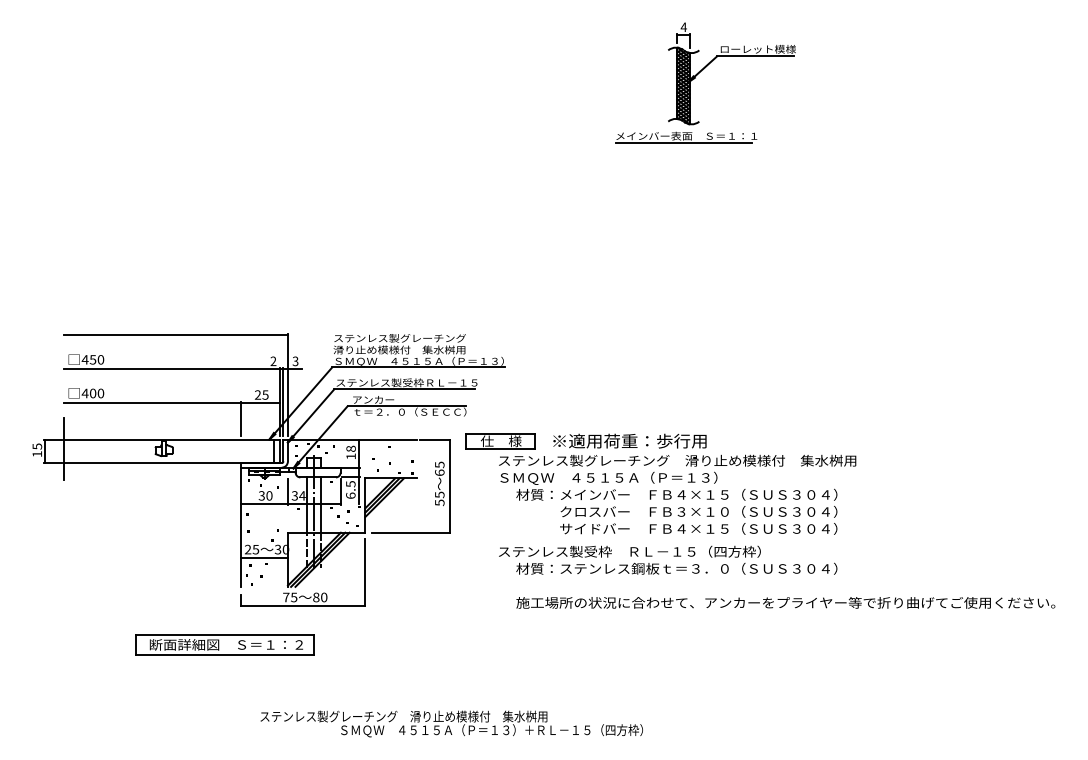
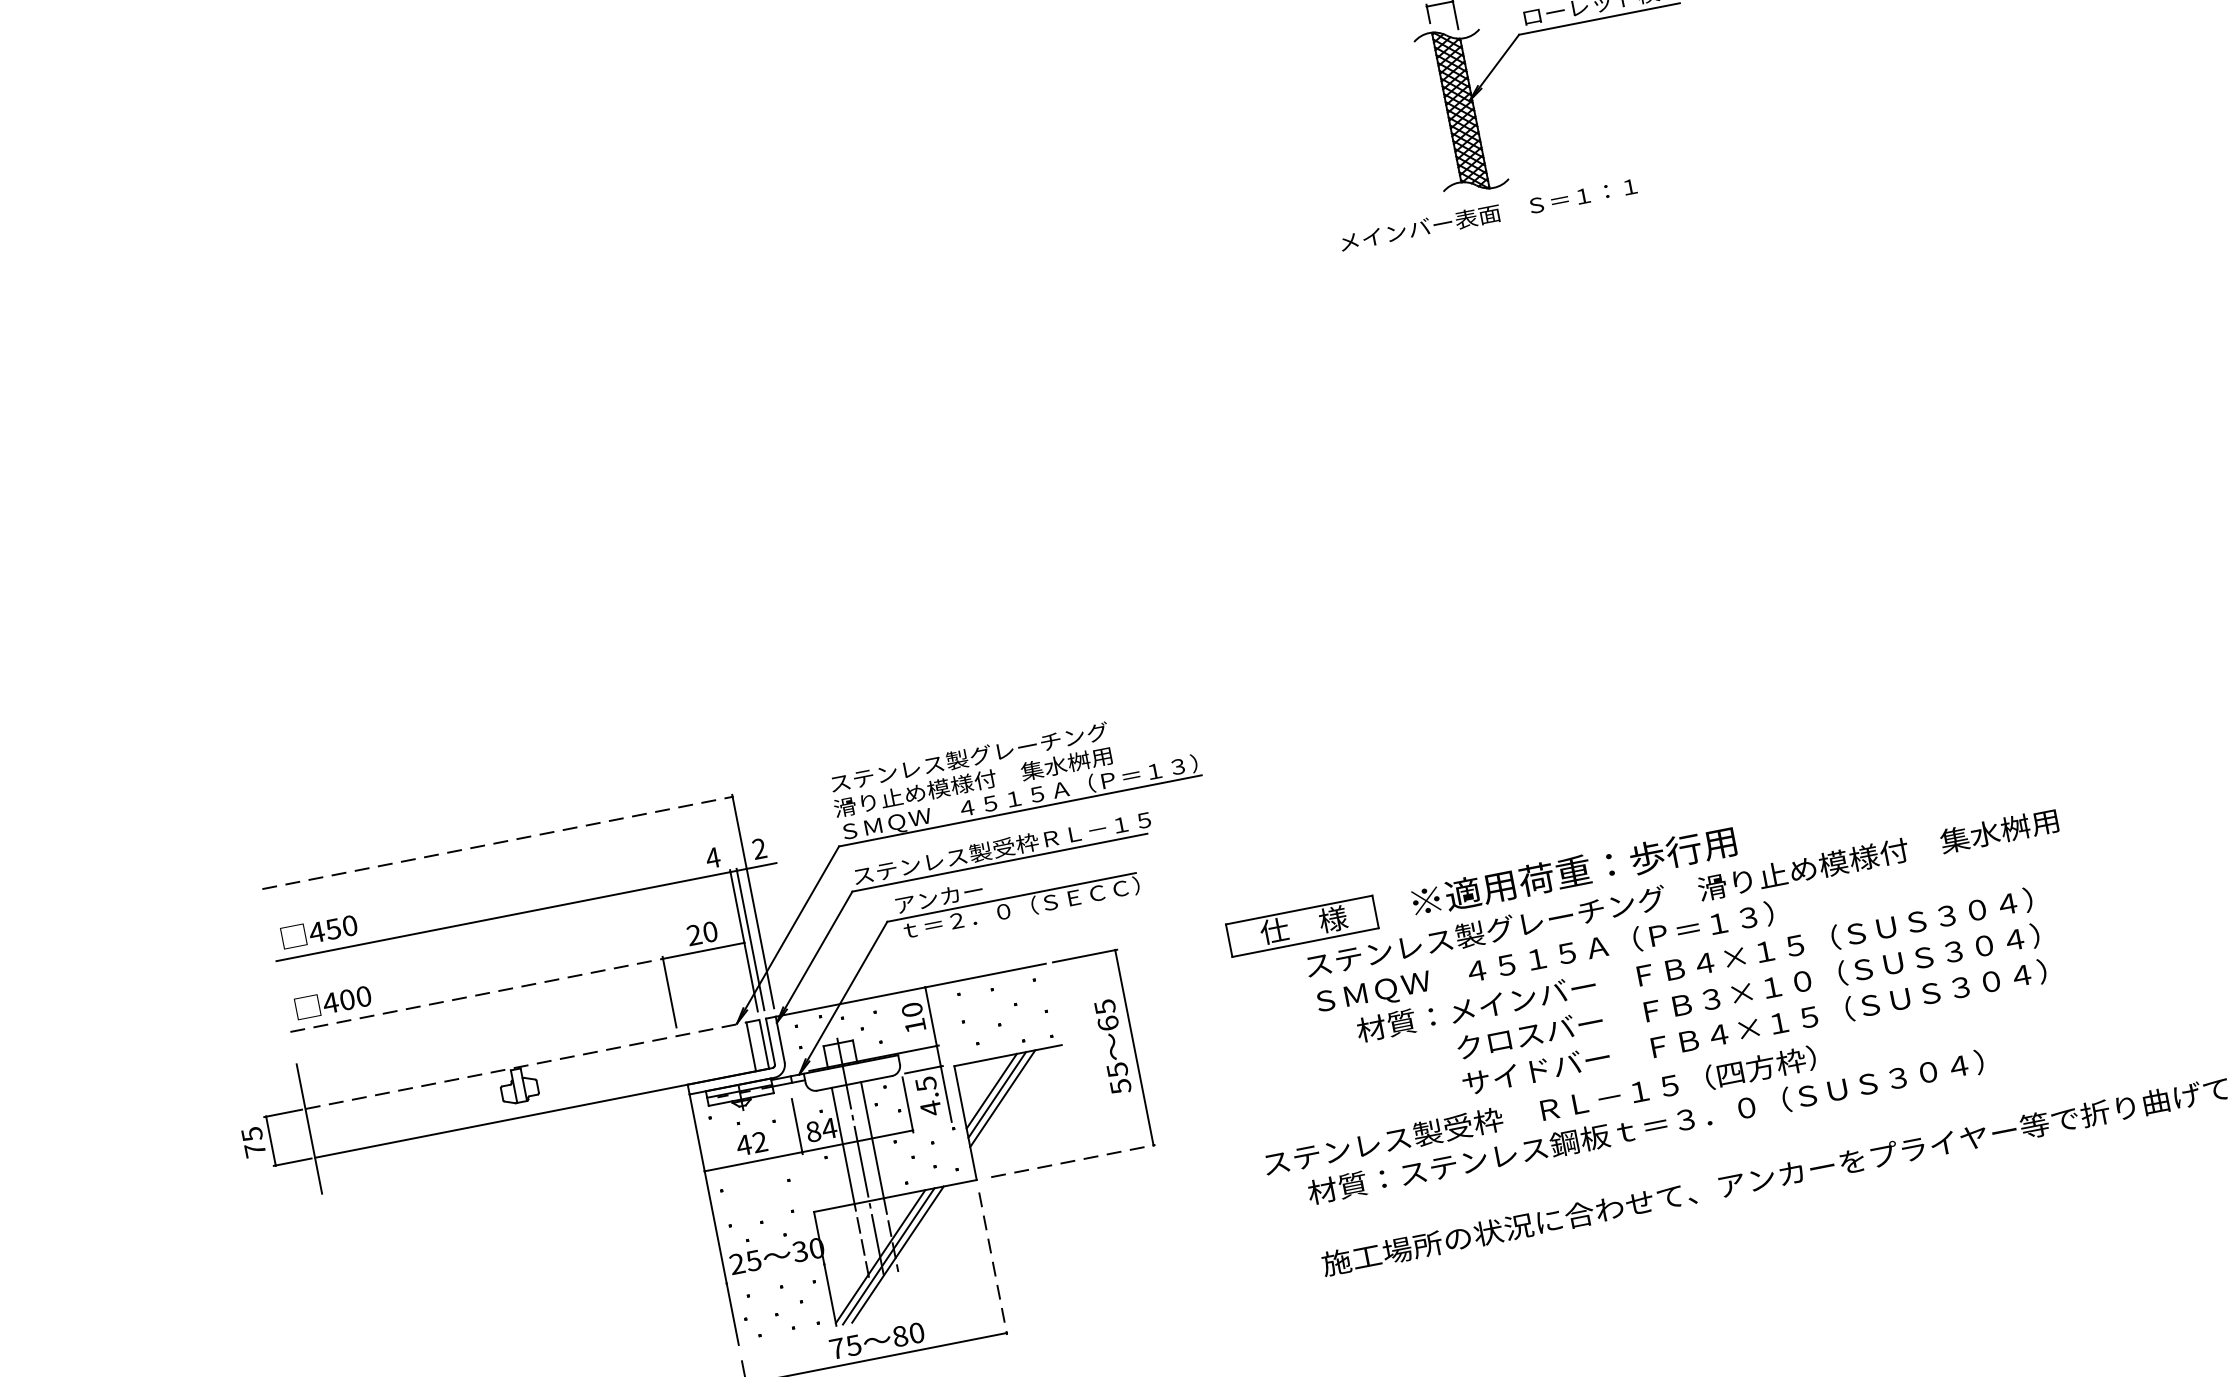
line: (683, 143) -> (1484, 231), removed
line: (176, 335) -> (498, 843), solid -> dashed
text: (273, 361) -> (713, 858), 2 -> 4
text: (295, 361) -> (759, 849), 3 -> 2
text: (265, 394) -> (709, 930), 25 -> 20
line: (152, 403) -> (476, 996), solid -> dashed
line: (171, 439) -> (531, 1064), solid -> dashed
text: (351, 448) -> (912, 1008), 18 -> 10
text: (36, 454) -> (253, 1151), 15 -> 75
part: (660, 483) -> (1655, 948), moved
text: (265, 495) -> (751, 1143), 30 -> 42
text: (294, 495) -> (812, 1131), 34 -> 84
text: (350, 495) -> (930, 1108), 6.5 -> 4.5
line: (411, 532) -> (1073, 1160), solid -> dashed
line: (264, 557) -> (775, 1273), removed
line: (365, 572) -> (993, 1263), solid -> dashed

